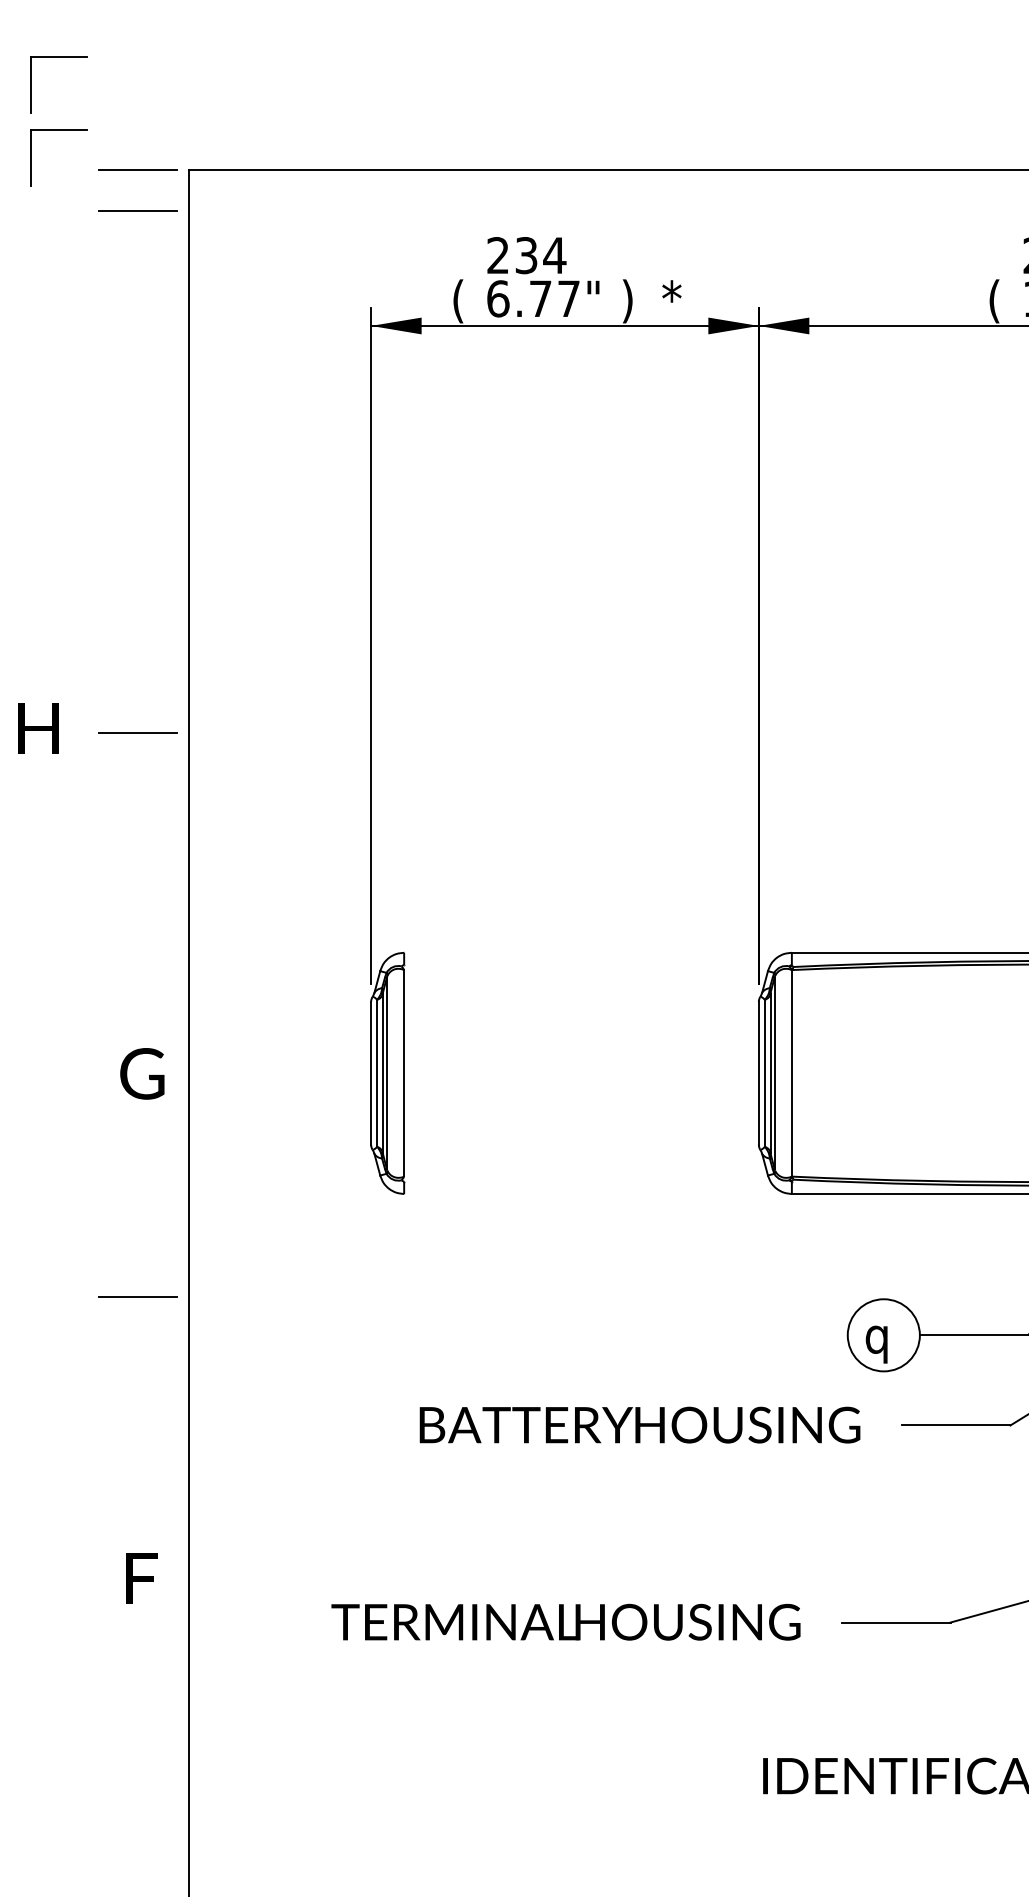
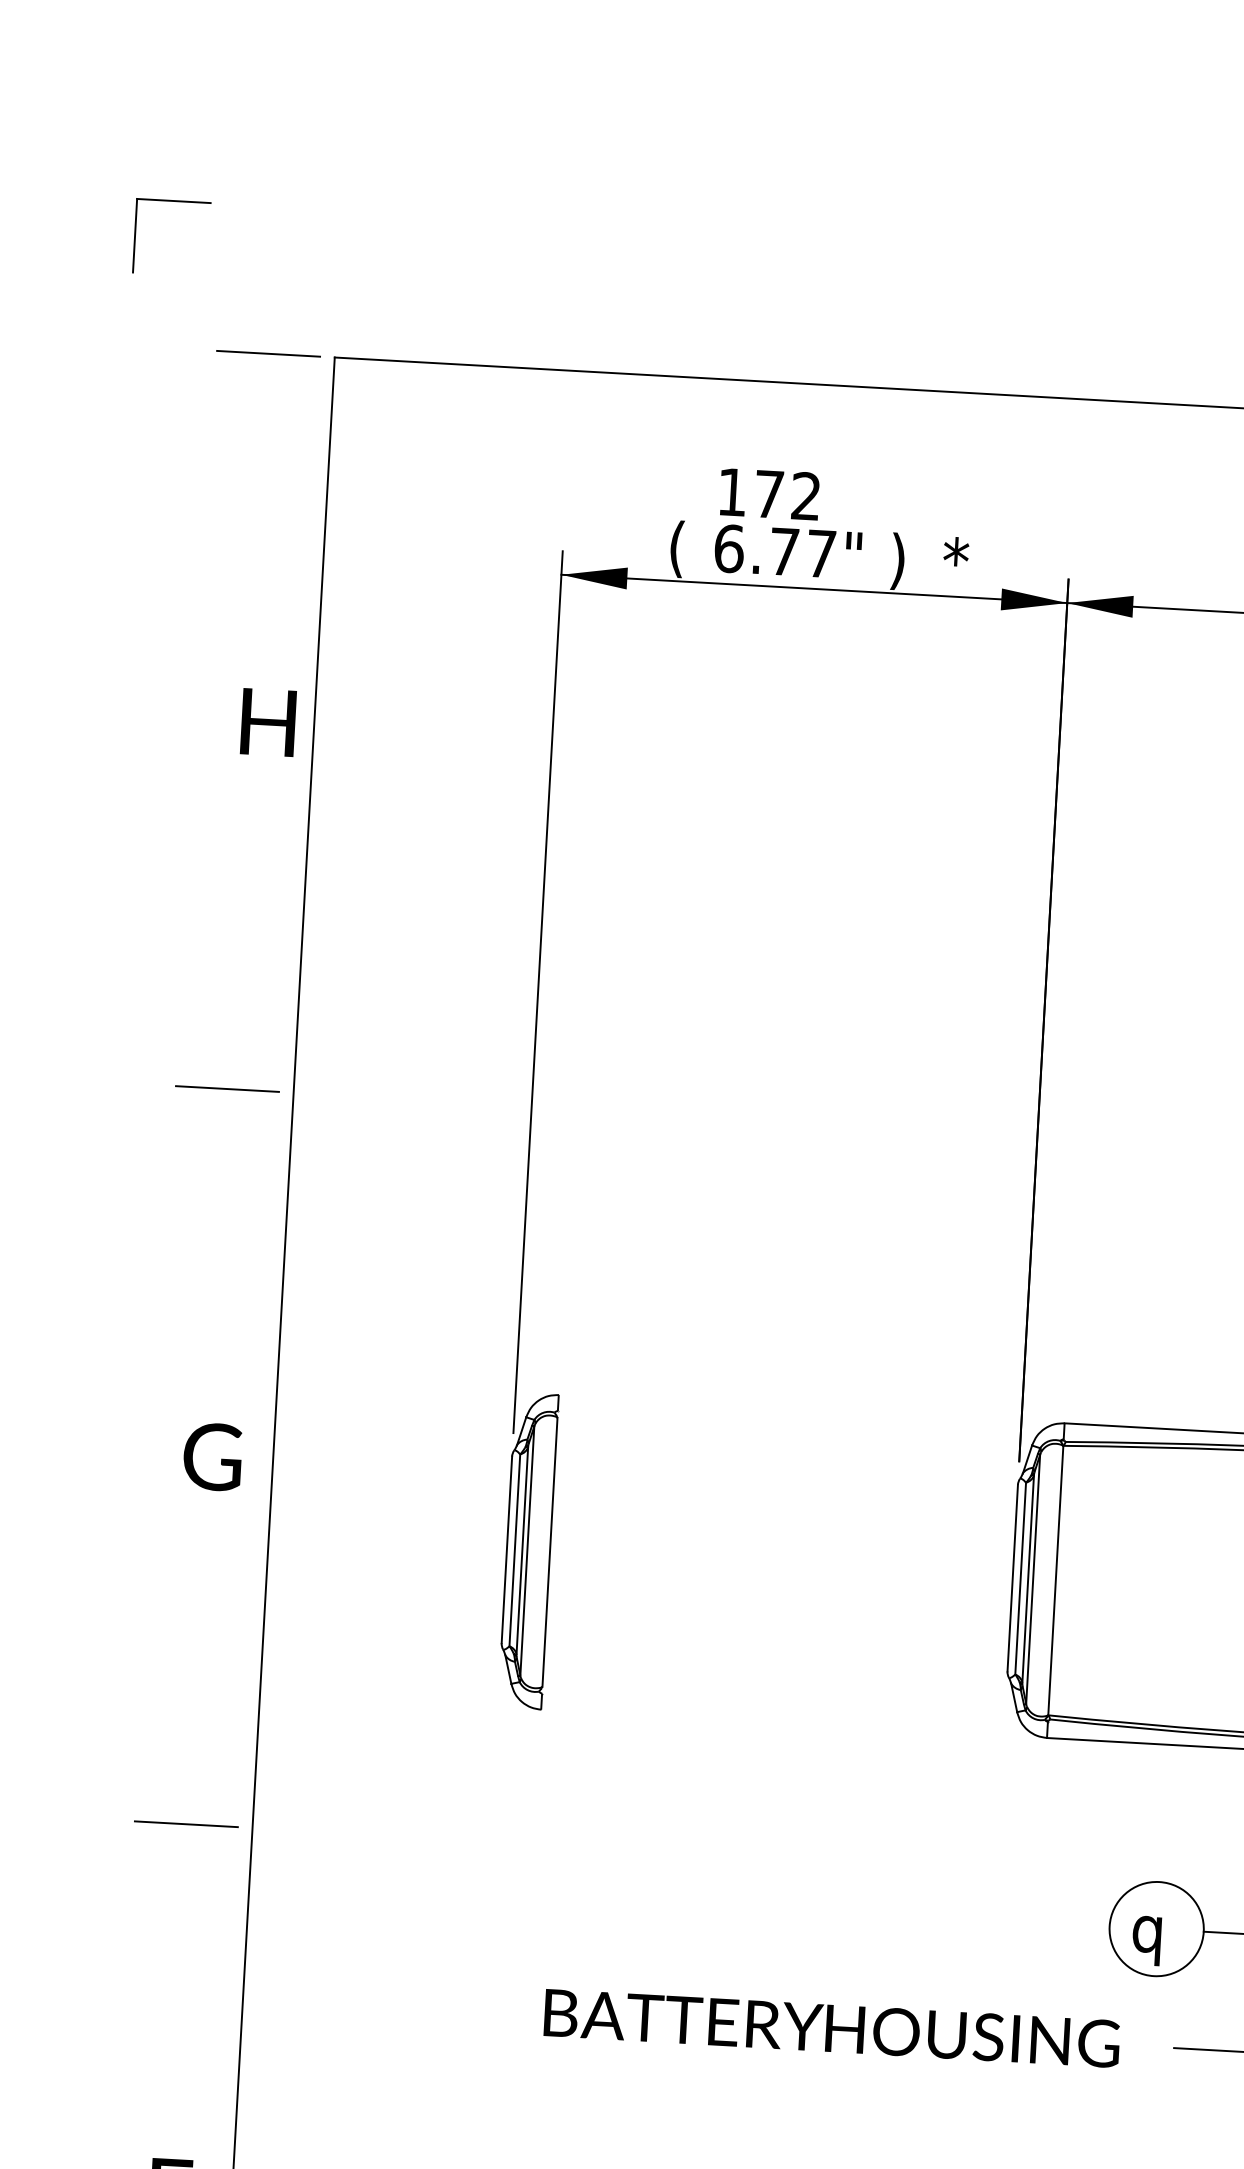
part: (58, 130) -> (167, 296), removed
line: (137, 210) -> (265, 407), removed
text: (526, 255) -> (769, 494), 234 -> 172
text: (38, 728) -> (268, 722), moved
text: (142, 1073) -> (212, 1456), moved

